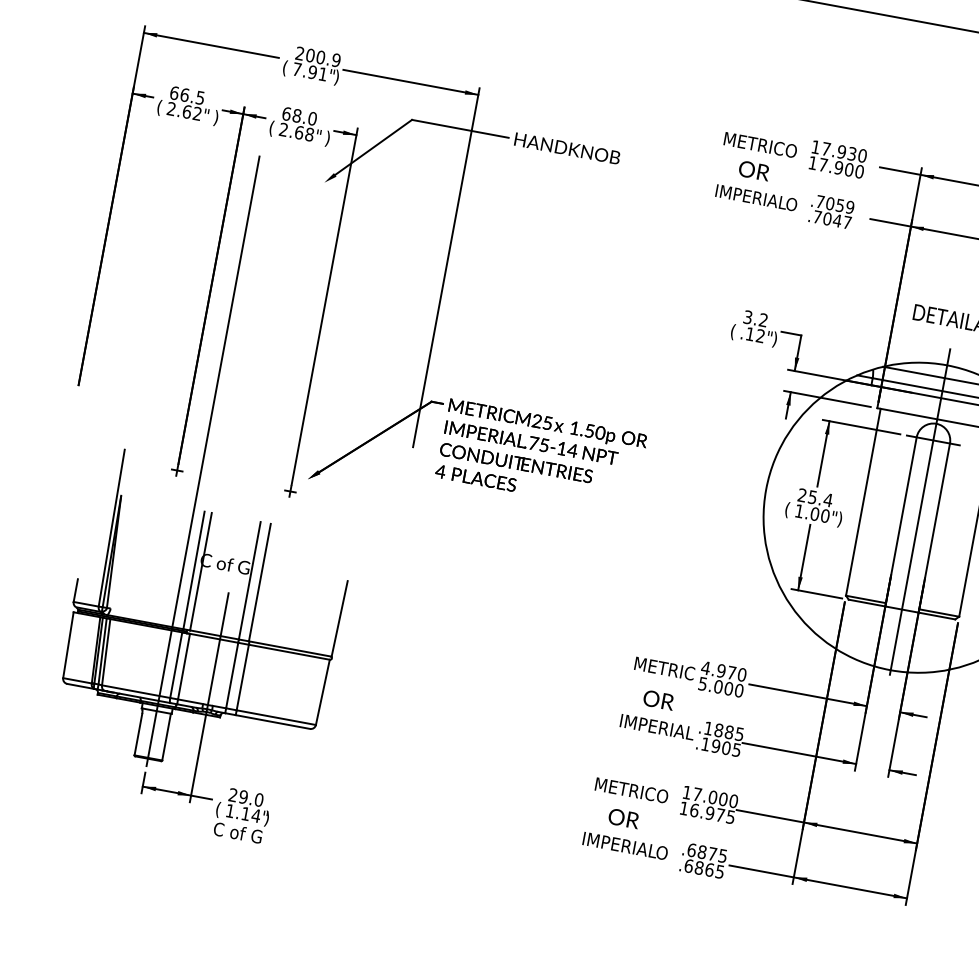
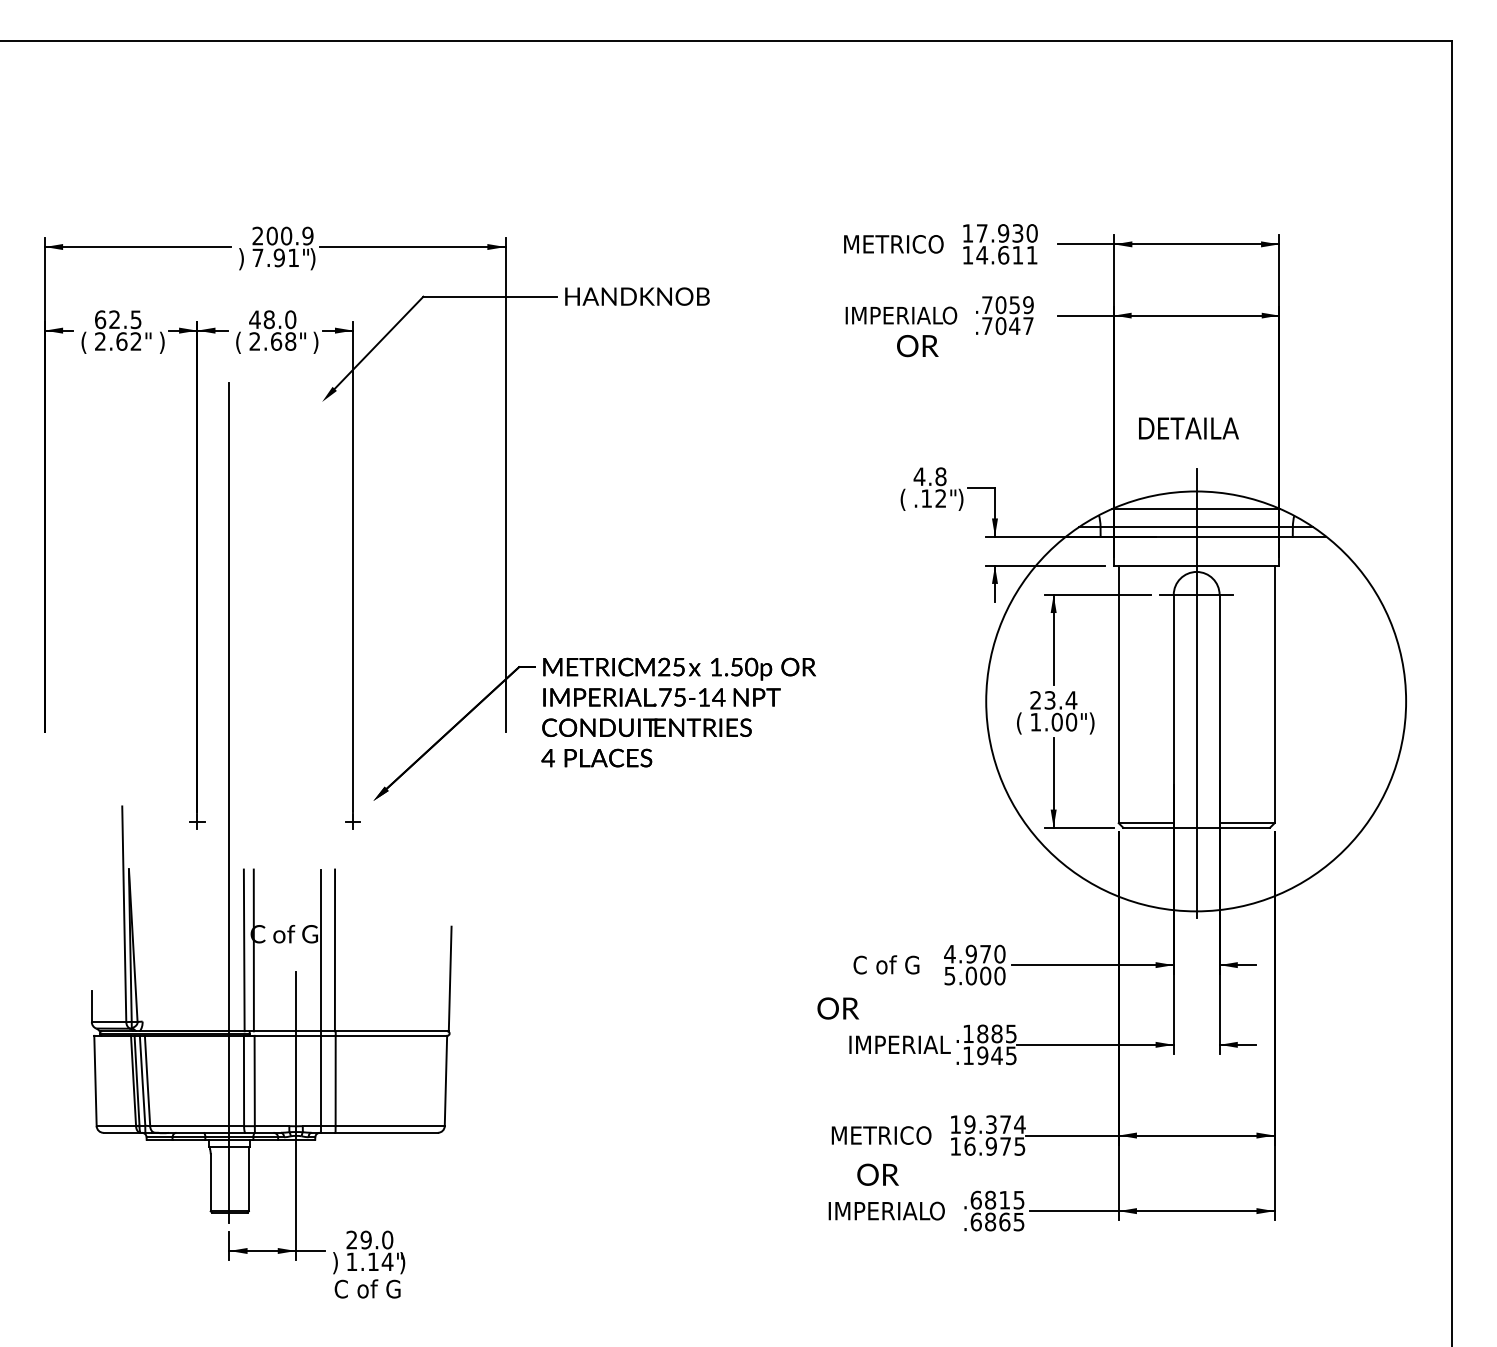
text: (284, 68) -> (241, 259), ( -> )
text: (184, 94) -> (114, 319), 66.5 -> 62.5
text: (286, 113) -> (254, 319), 68.0 -> 48.0
text: (841, 167) -> (1006, 254), 17.900 -> 14.611
text: (754, 171) -> (917, 346), moved
text: (755, 318) -> (929, 476), 3.2 -> 4.8
text: (813, 496) -> (1050, 699), 25.4 -> 23.4
text: (664, 668) -> (894, 964), METRIC -> C of G
text: (659, 700) -> (838, 1008), moved
text: (726, 747) -> (996, 1055), .1905 -> .1945
text: (715, 797) -> (994, 1124), 17.000 -> 19.374
text: (218, 810) -> (335, 1263), ( -> )
text: (712, 854) -> (1004, 1200), .6875 -> .6815

